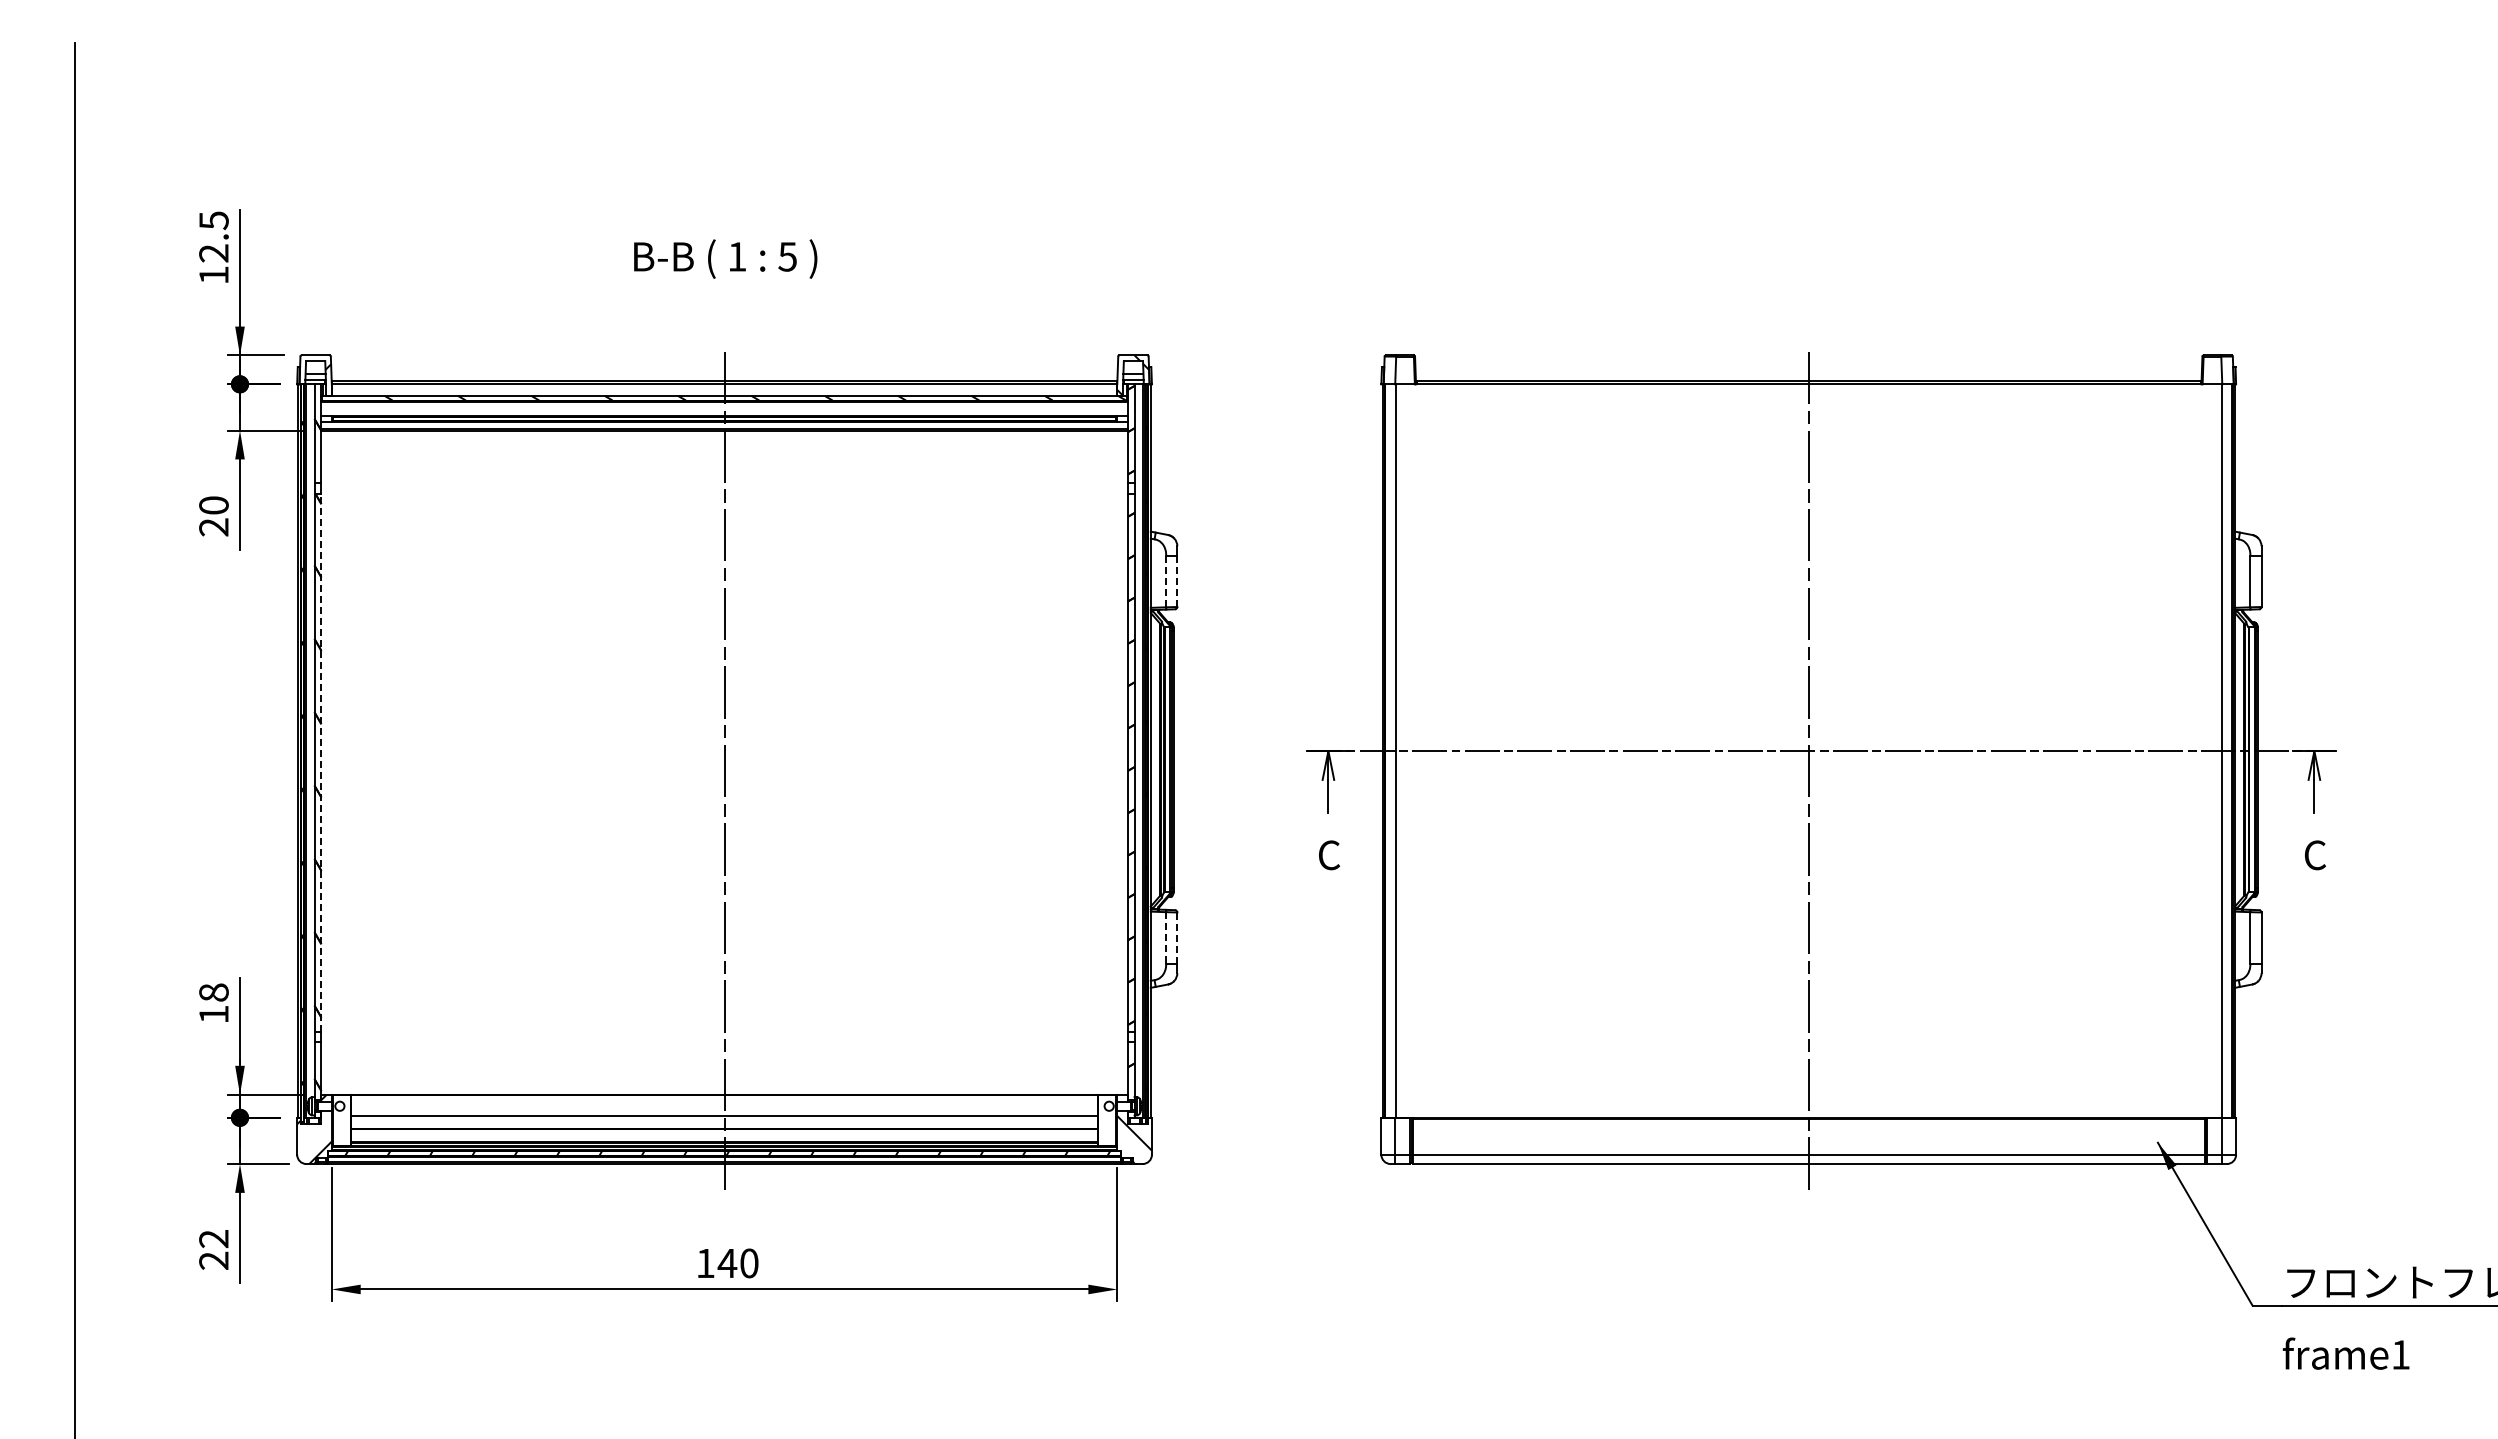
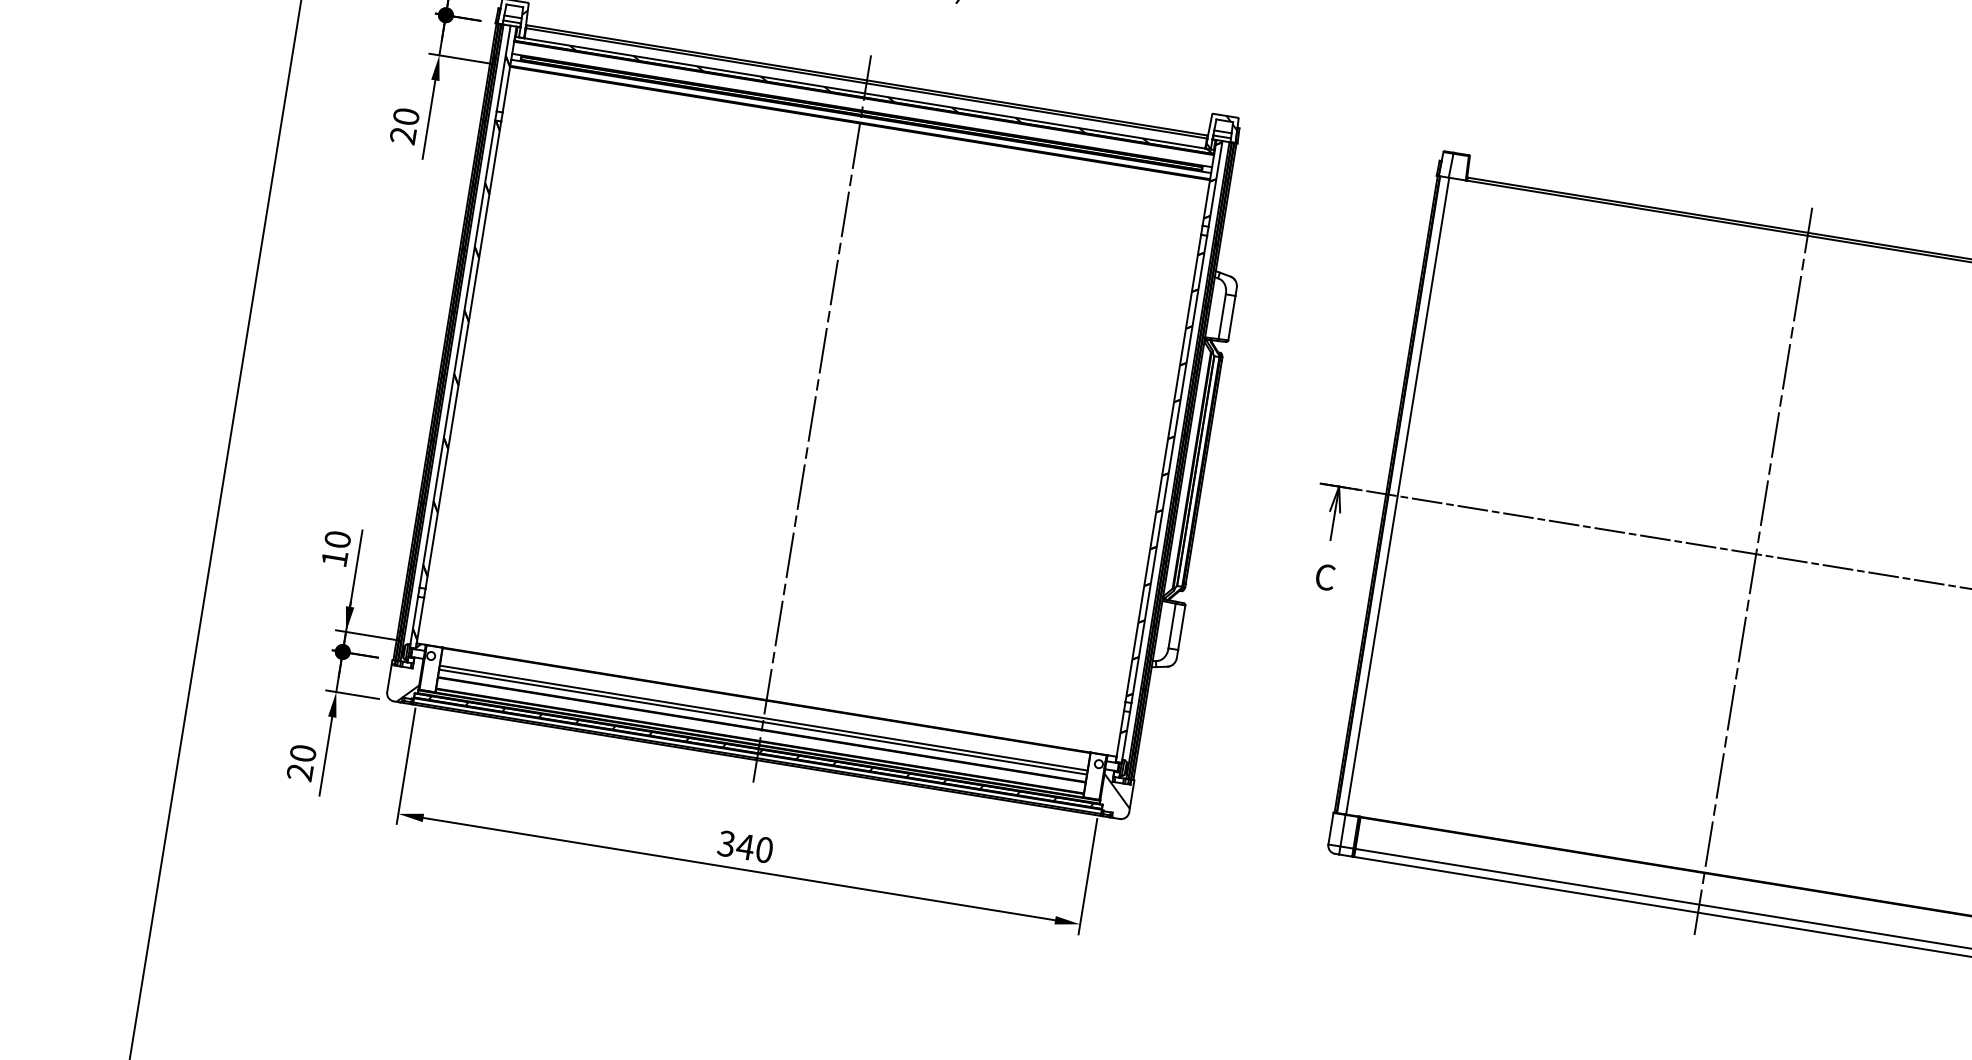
line: (1166, 581) -> (1222, 316), dashed -> solid
line: (1177, 581) -> (1232, 318), dashed -> solid
line: (321, 762) -> (463, 354), dashed -> solid
line: (1166, 937) -> (1172, 625), dashed -> solid
line: (1177, 938) -> (1181, 628), dashed -> solid
text: (213, 992) -> (337, 539), 18 -> 10
line: (724, 1120) -> (763, 722), added
text: (213, 1239) -> (302, 753), 22 -> 20
text: (705, 1263) -> (726, 843), 140 -> 340

